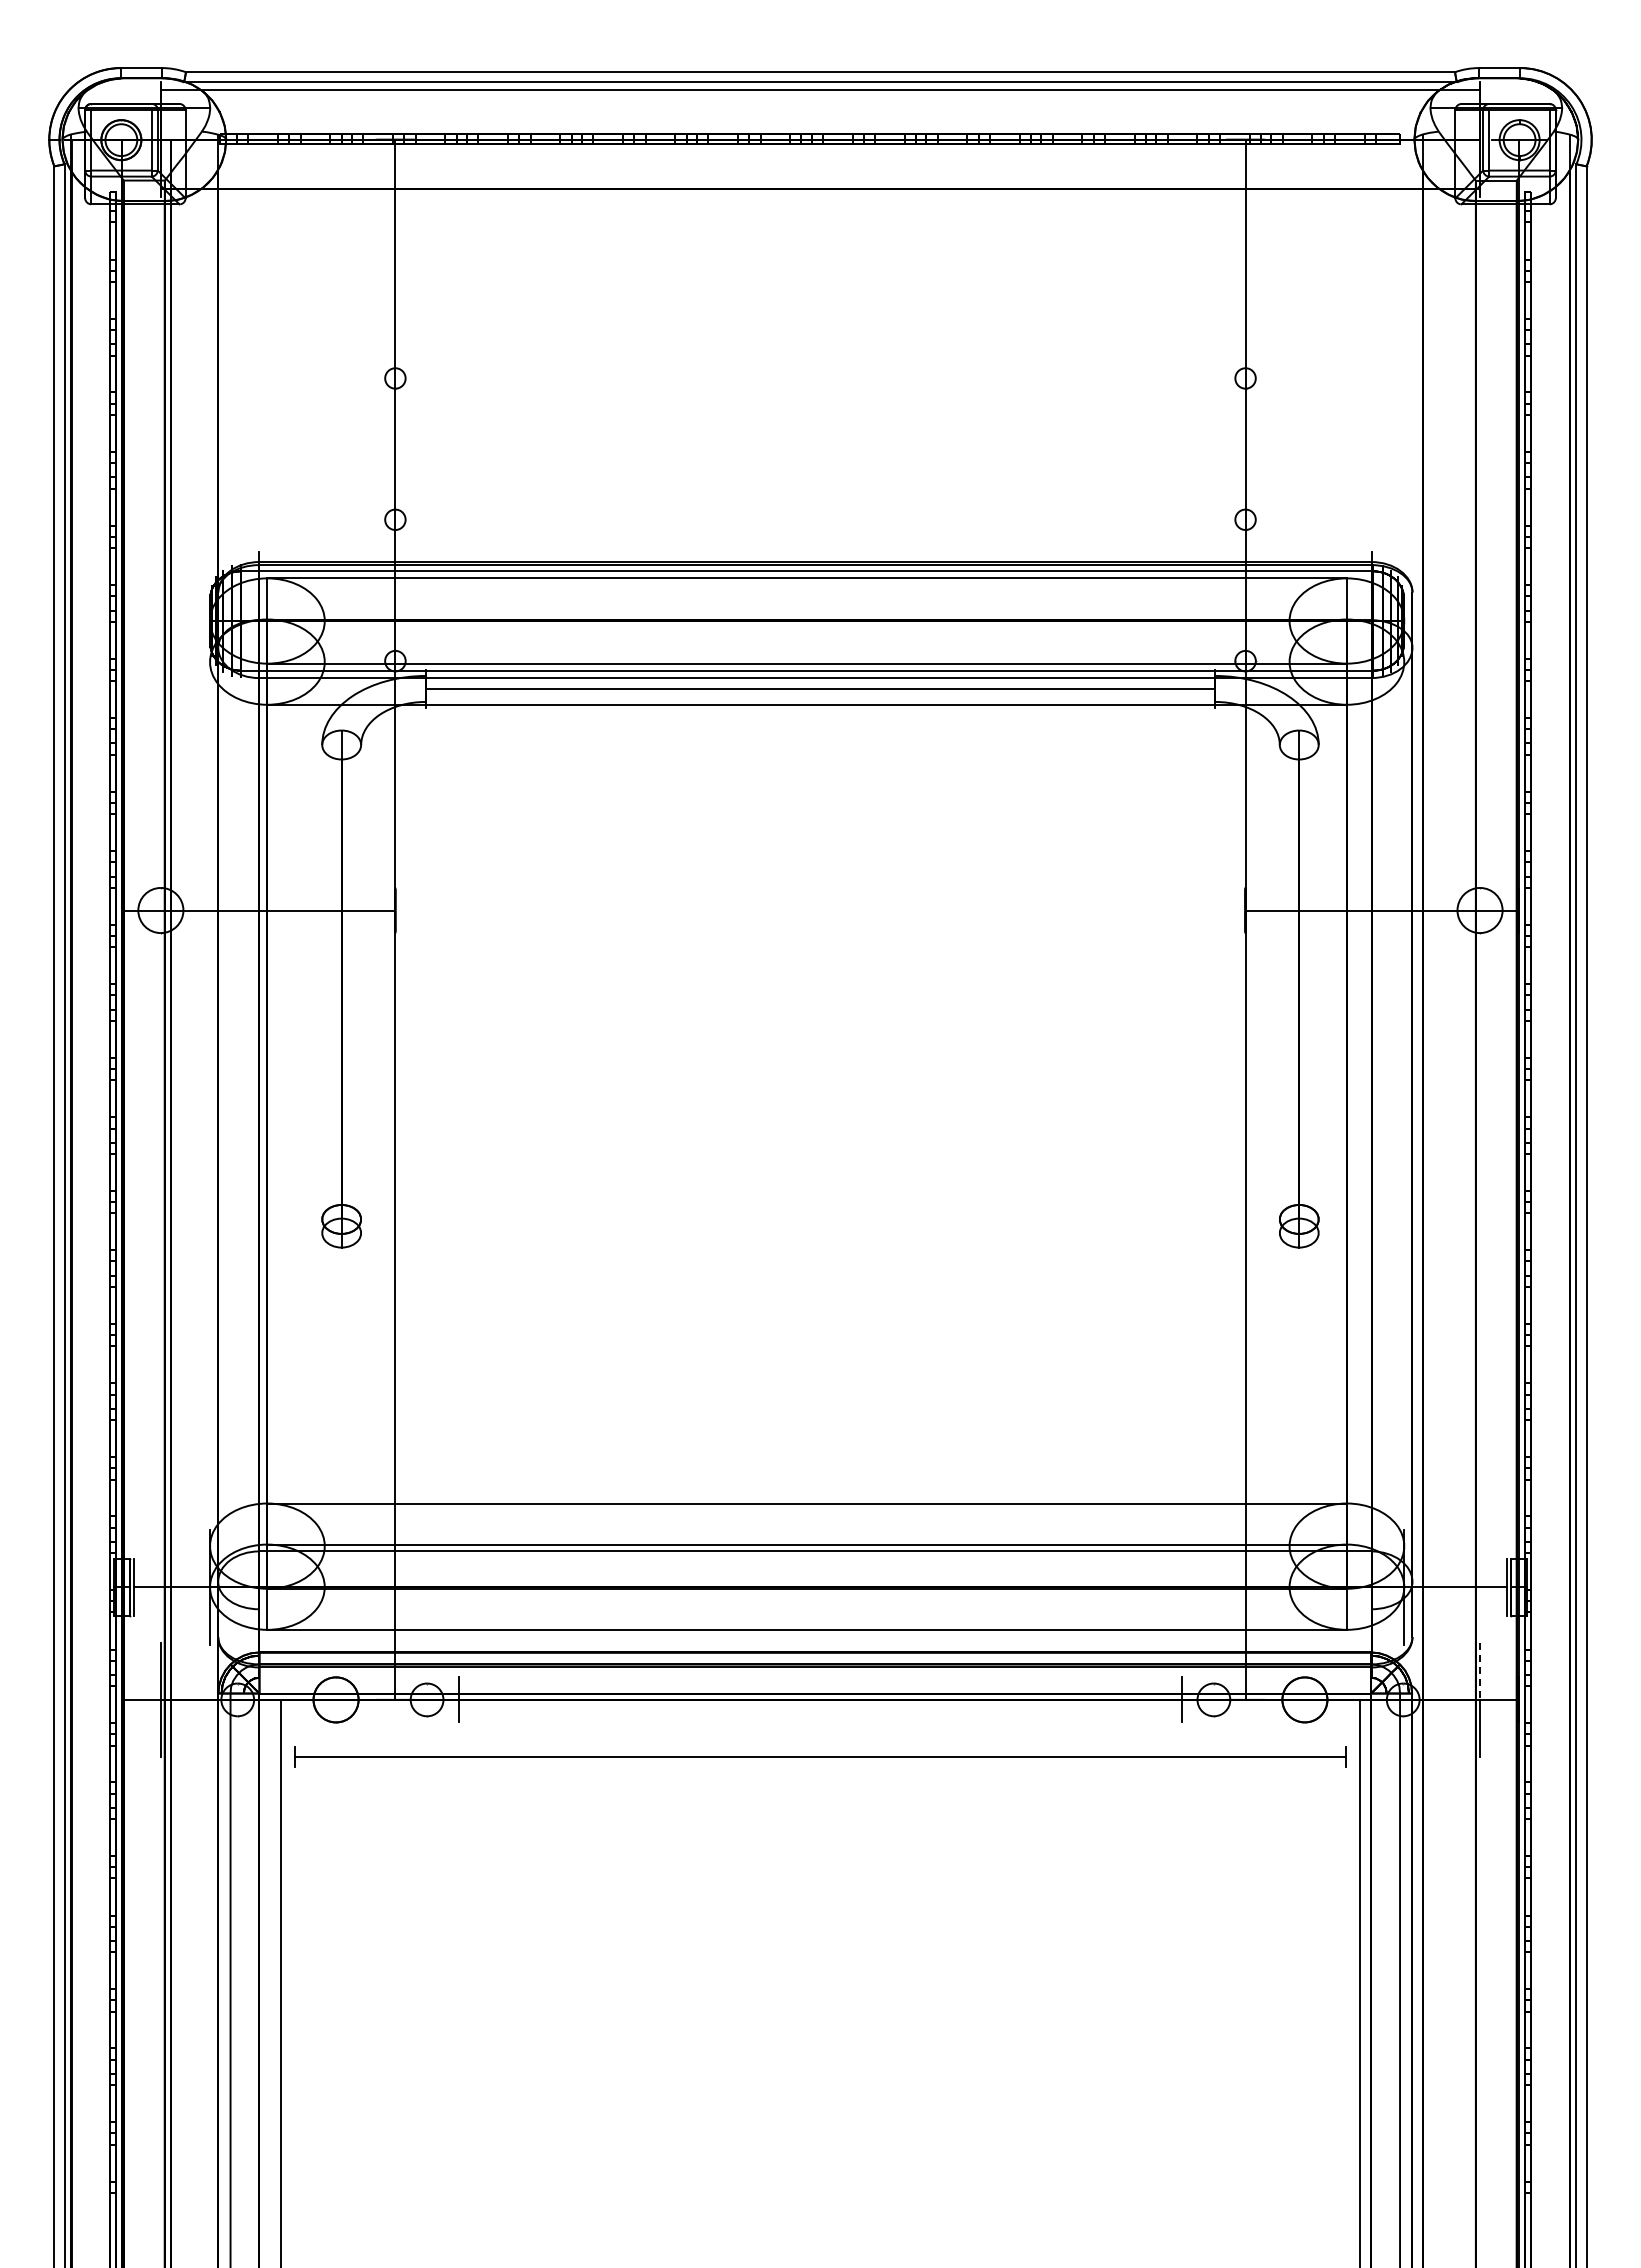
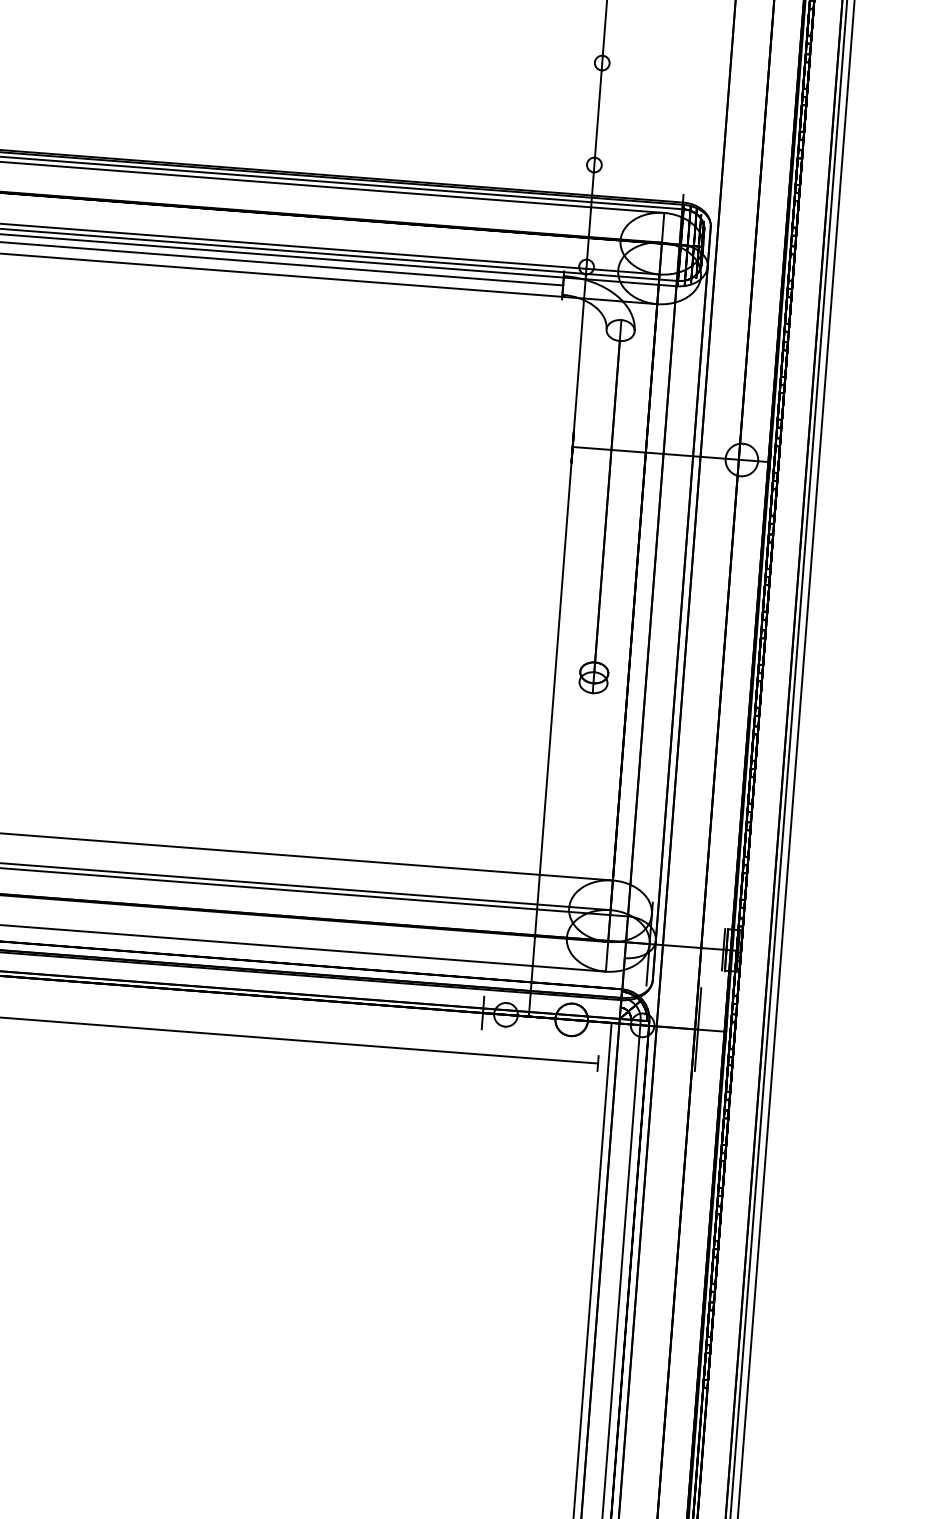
line: (1480, 1671) -> (699, 1009), dashed -> solid

